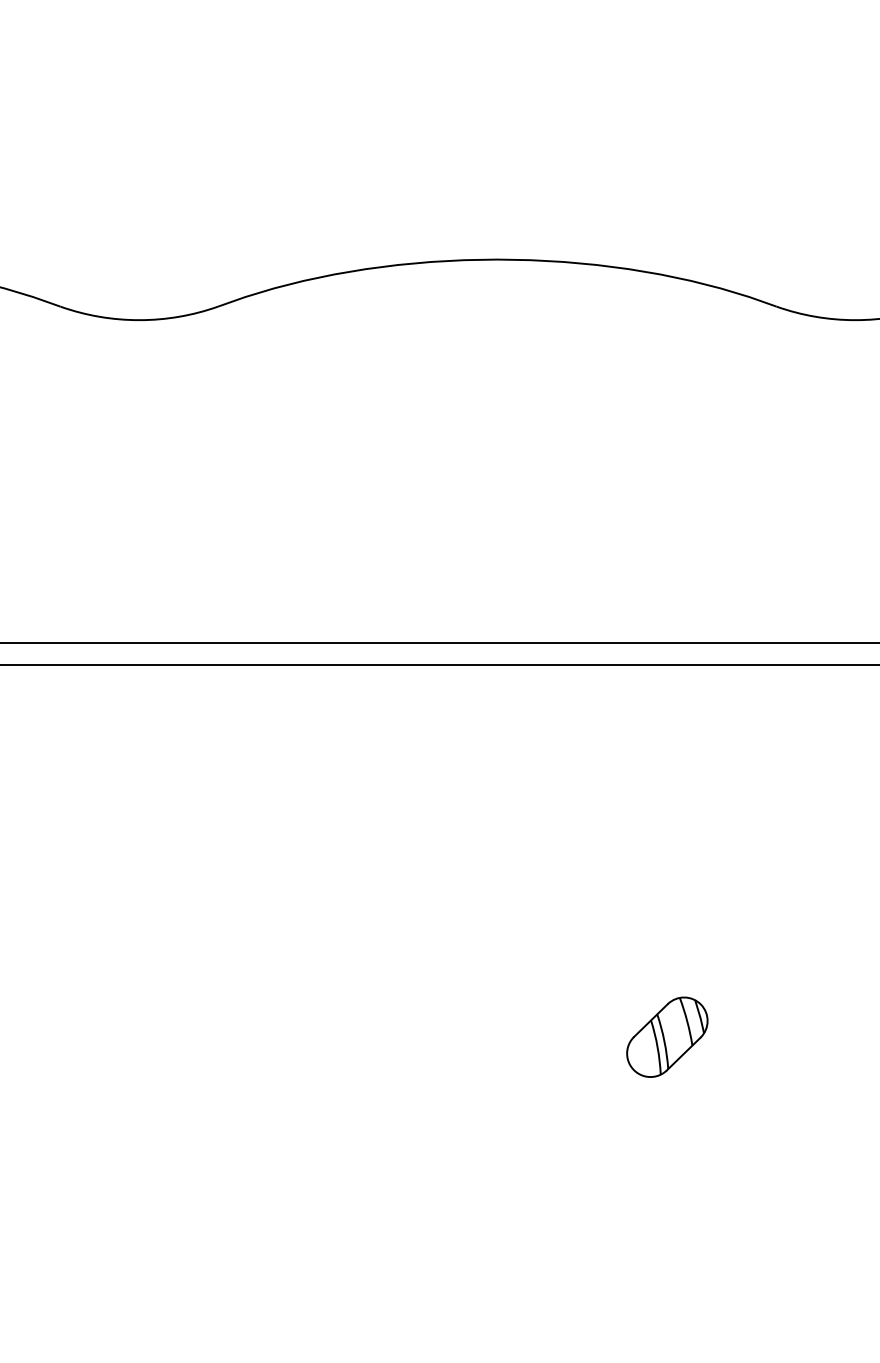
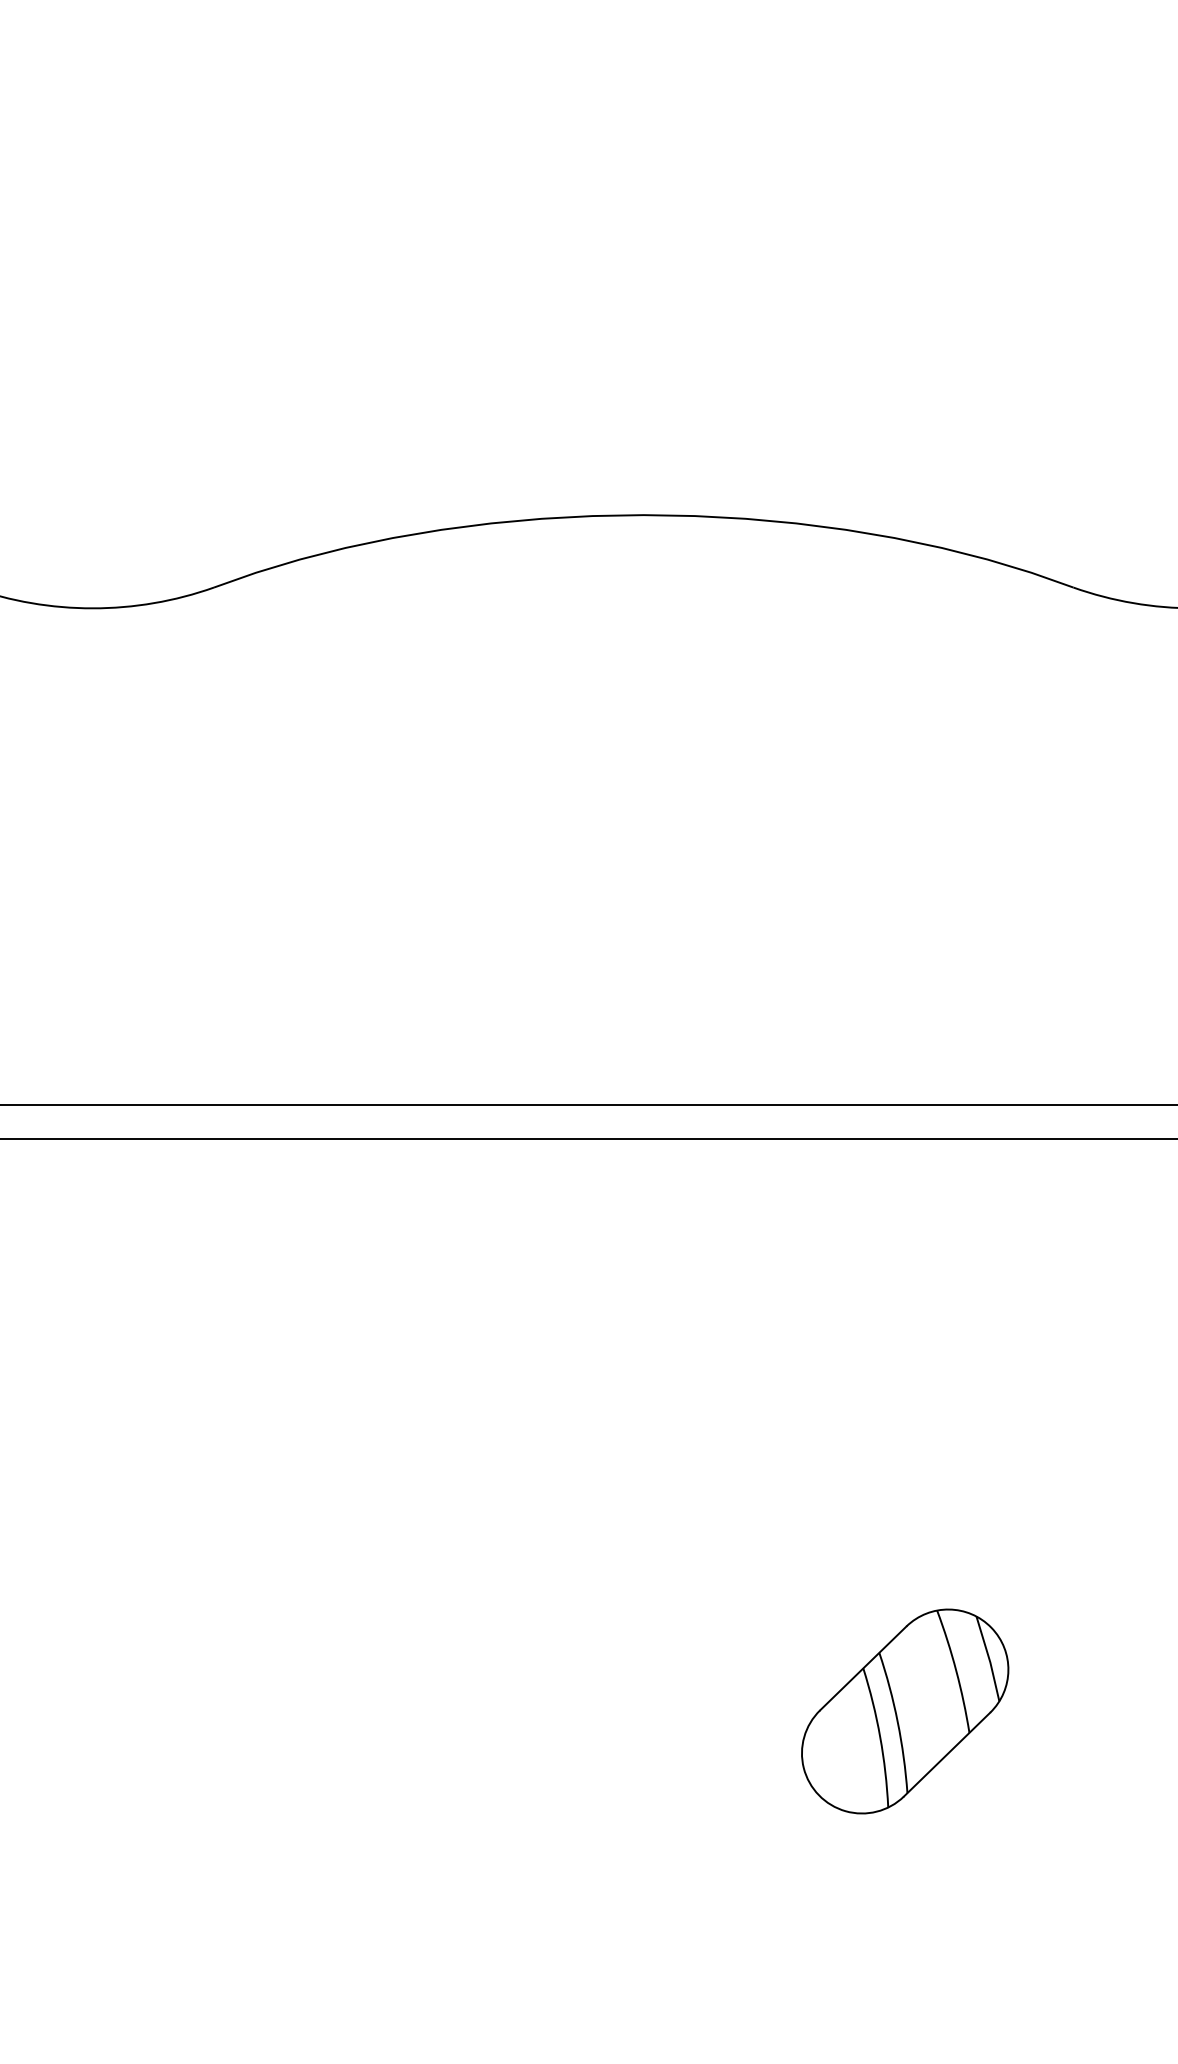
part: (667, 1037) -> (905, 1712), size x1.67

